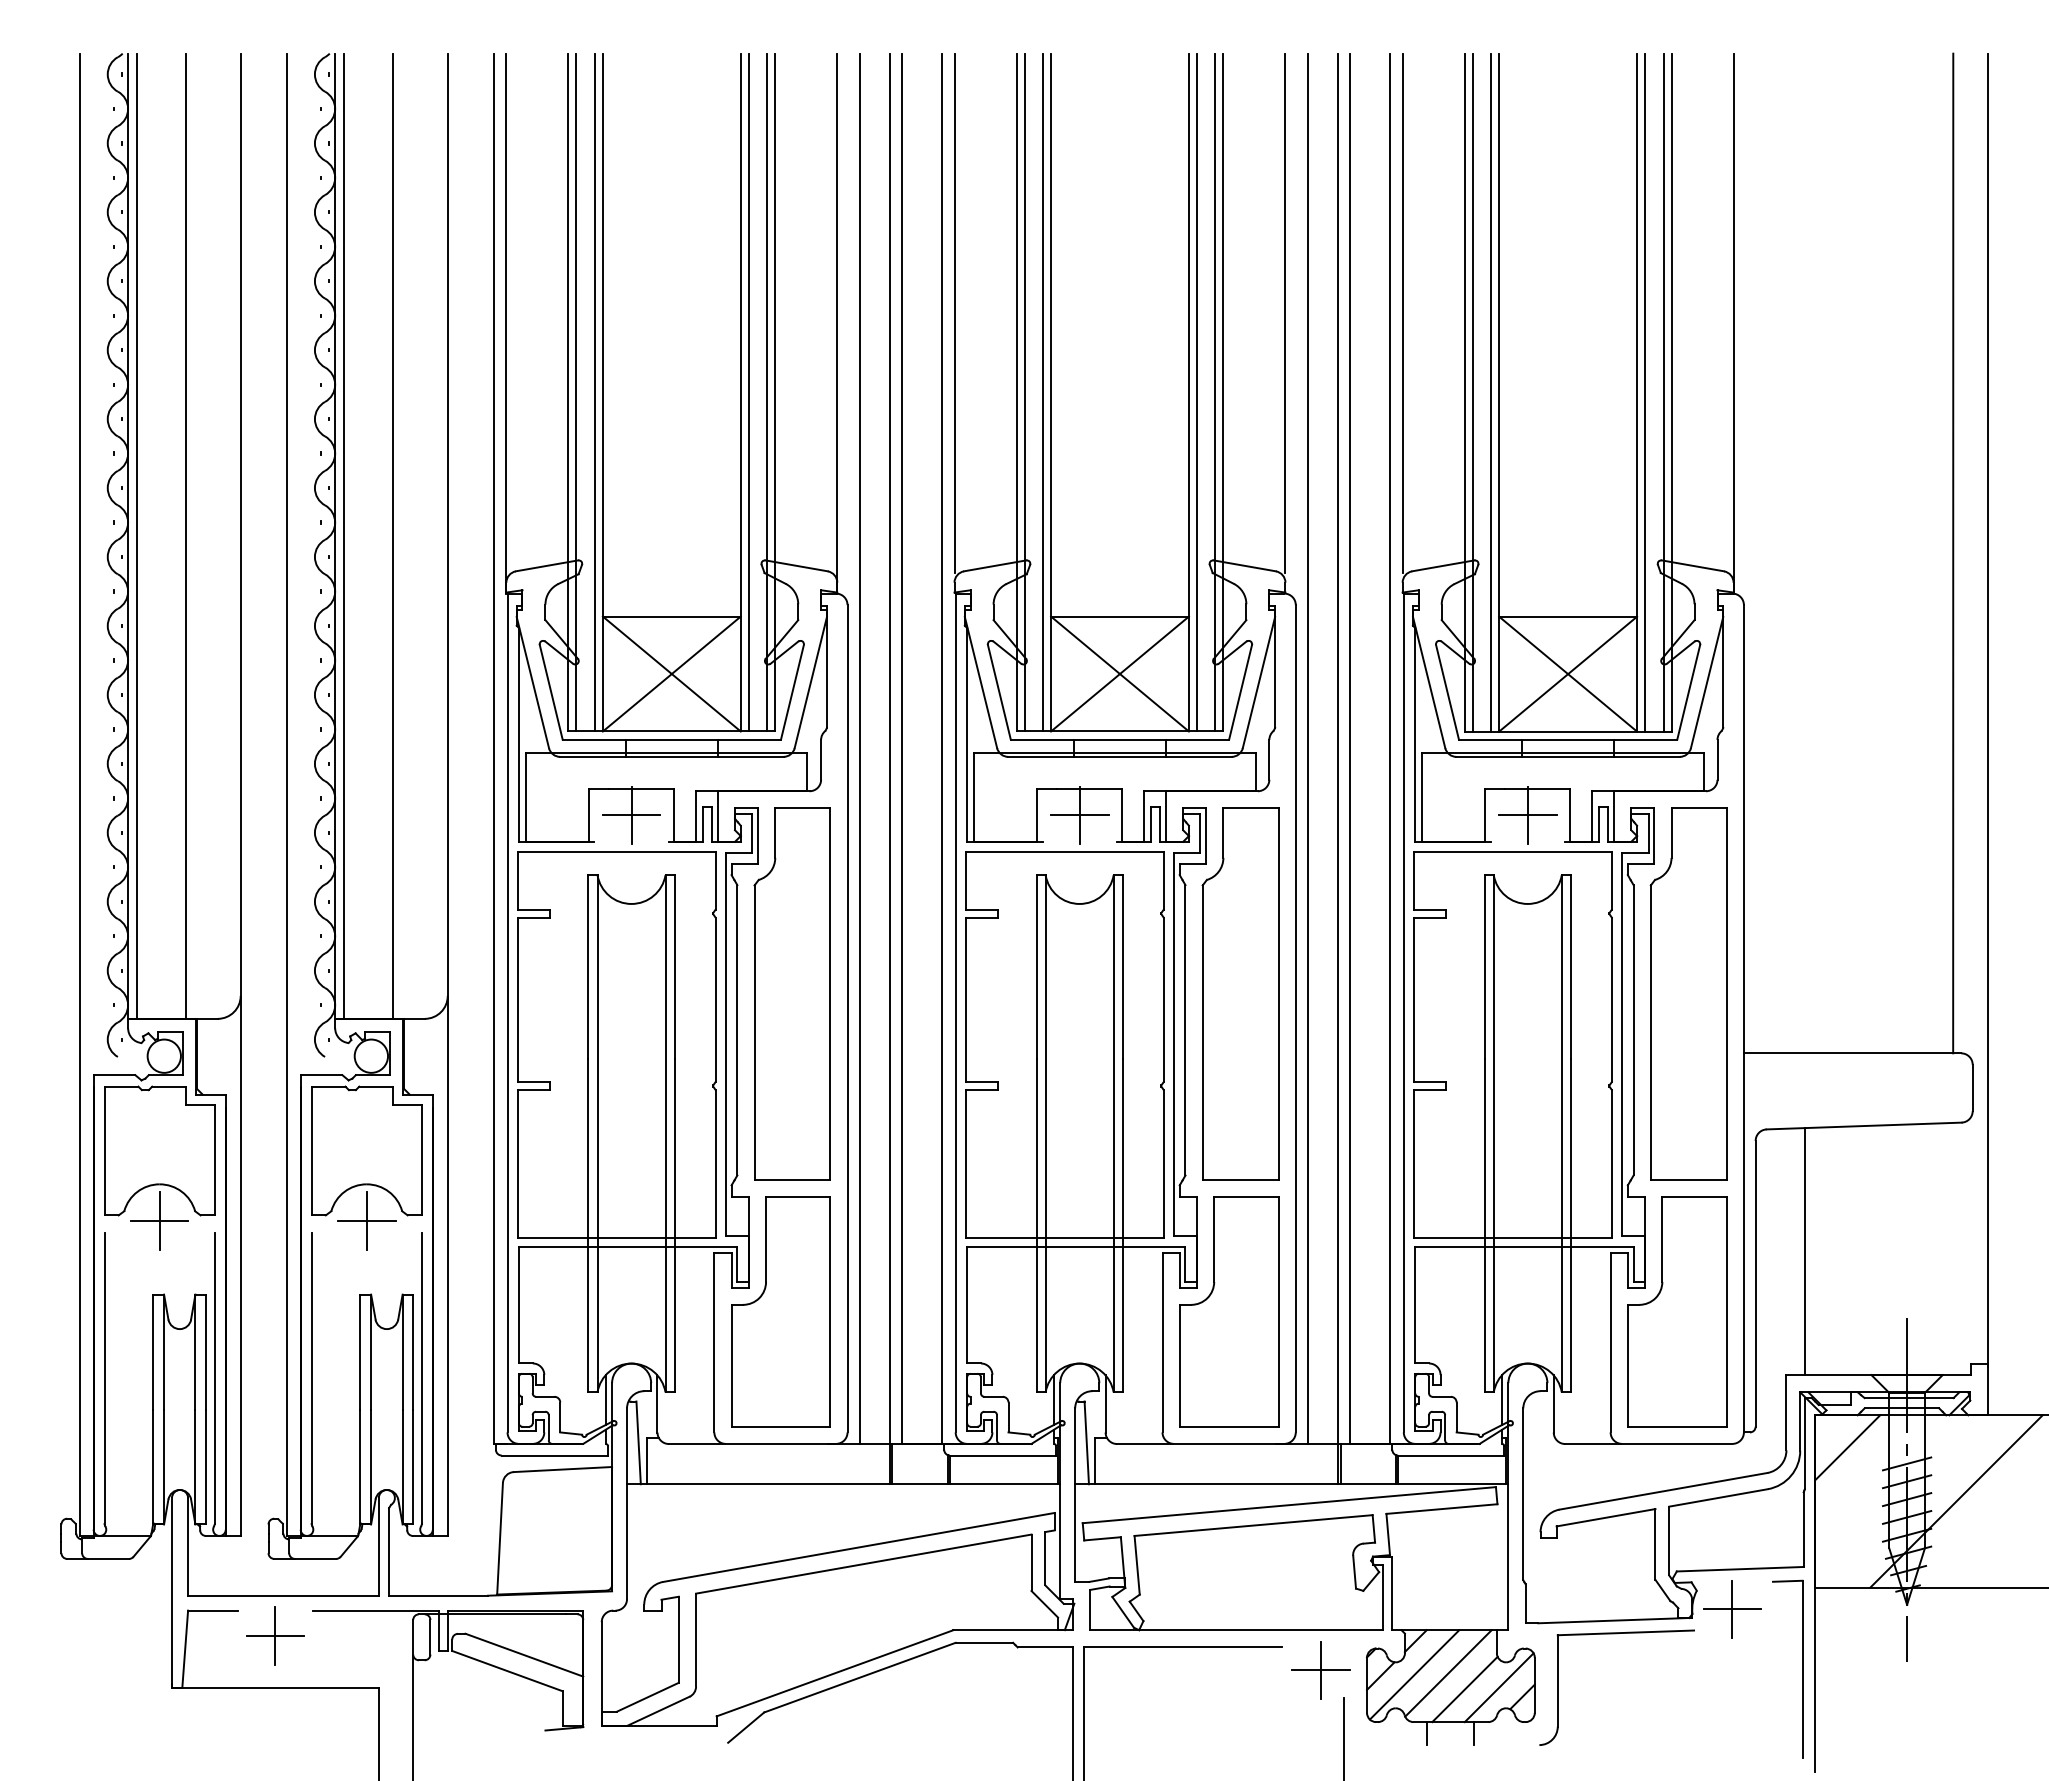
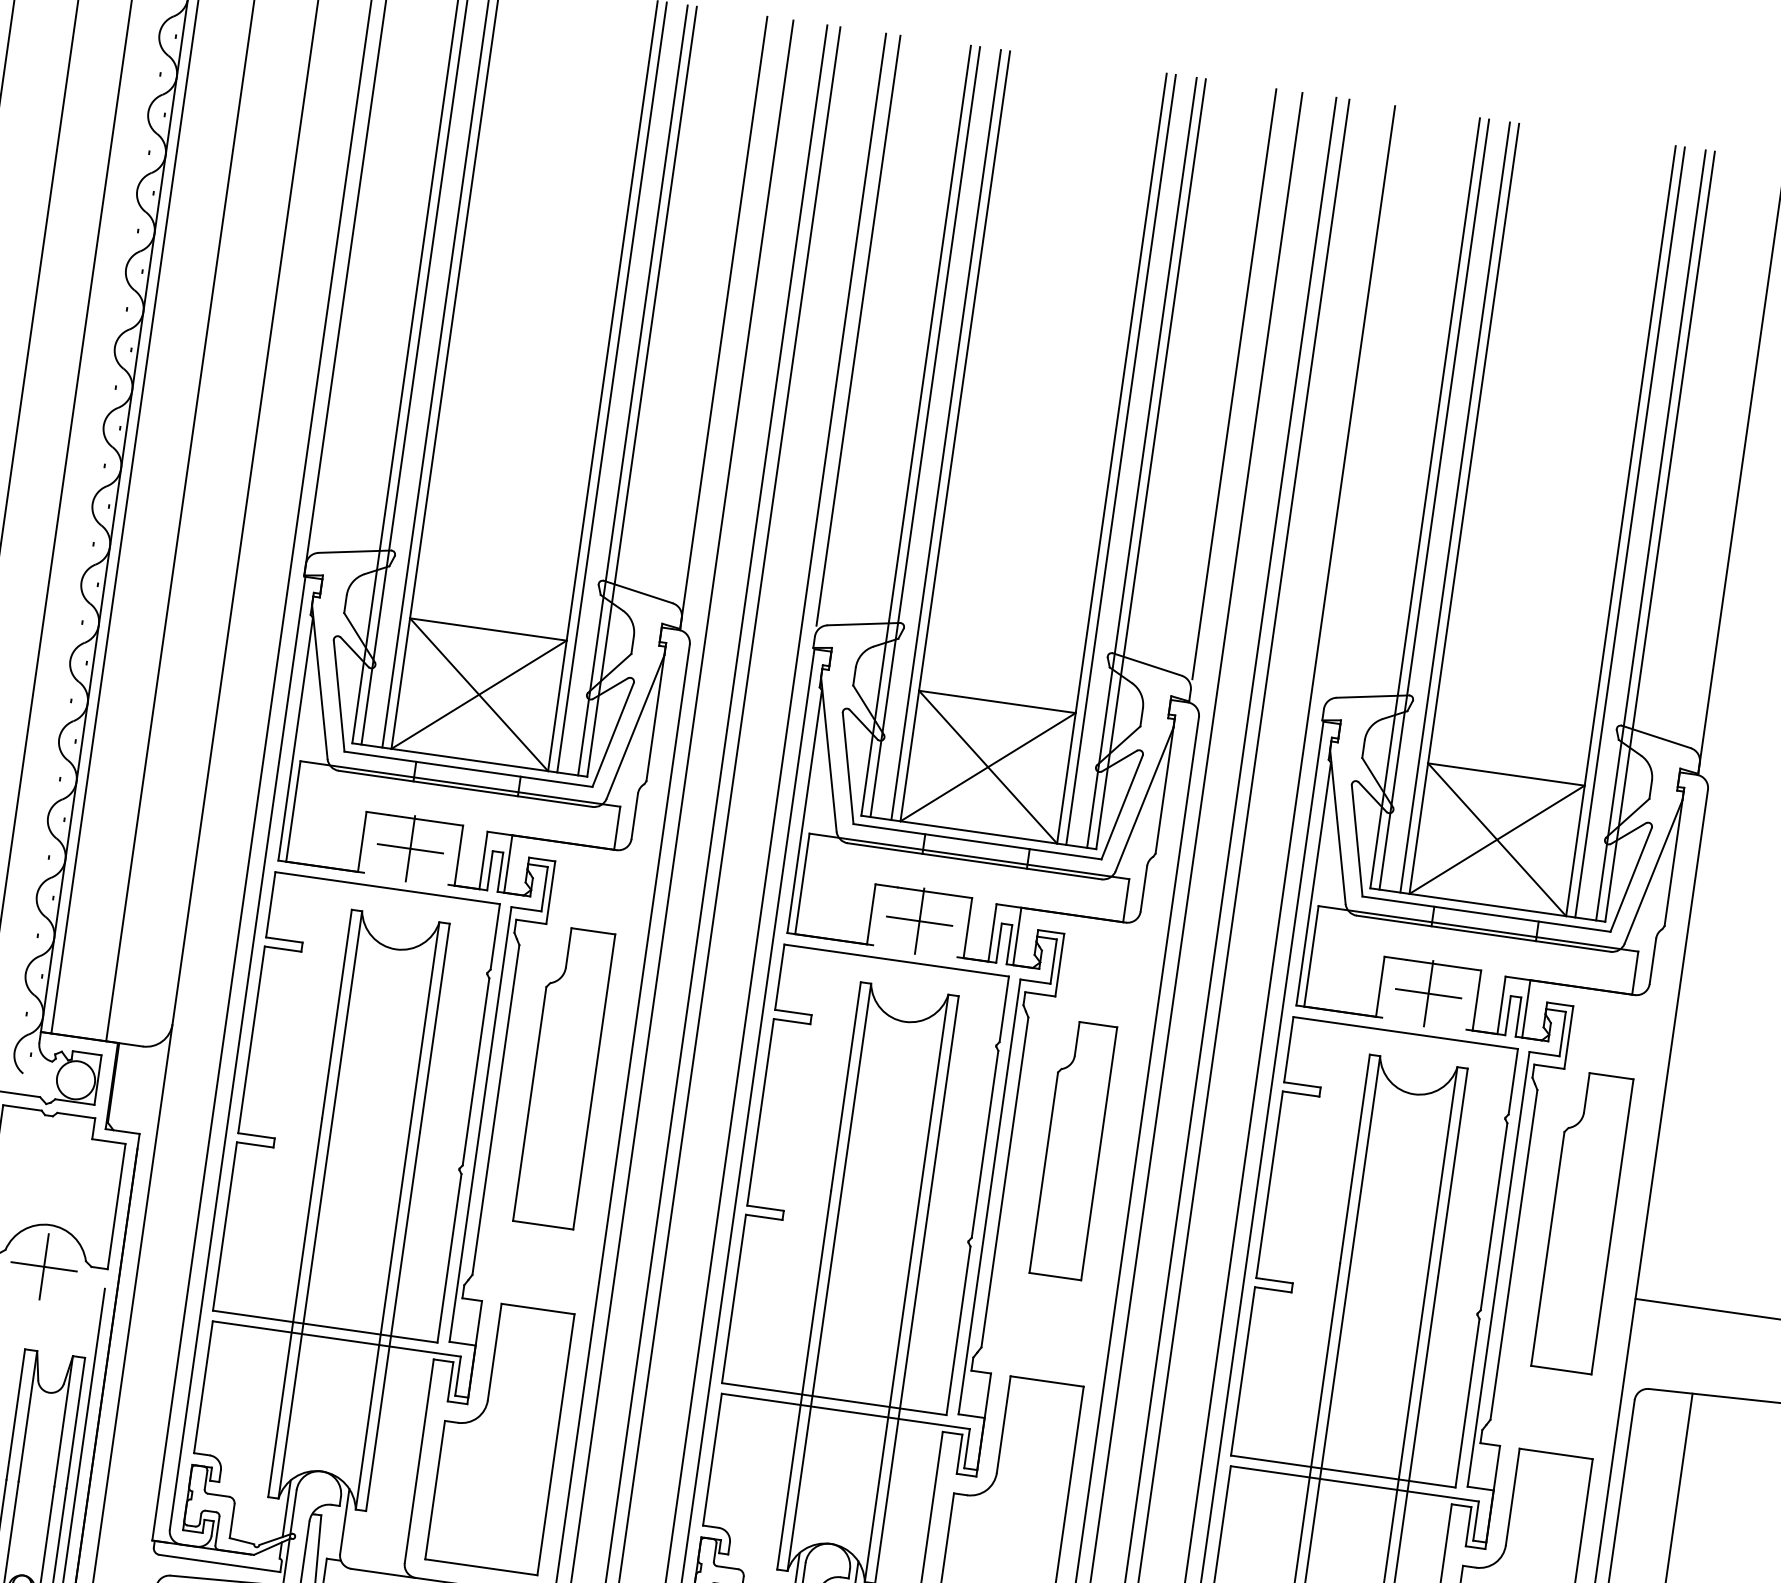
line: (1402, 313) -> (1367, 403), removed
part: (791, 993) -> (563, 1076), size x0.7
part: (1240, 993) -> (1073, 1149), size x0.6
part: (1688, 993) -> (1582, 1221), size x0.7

